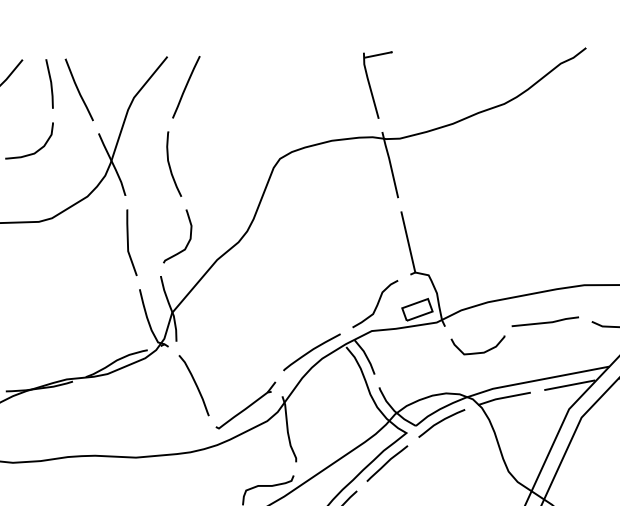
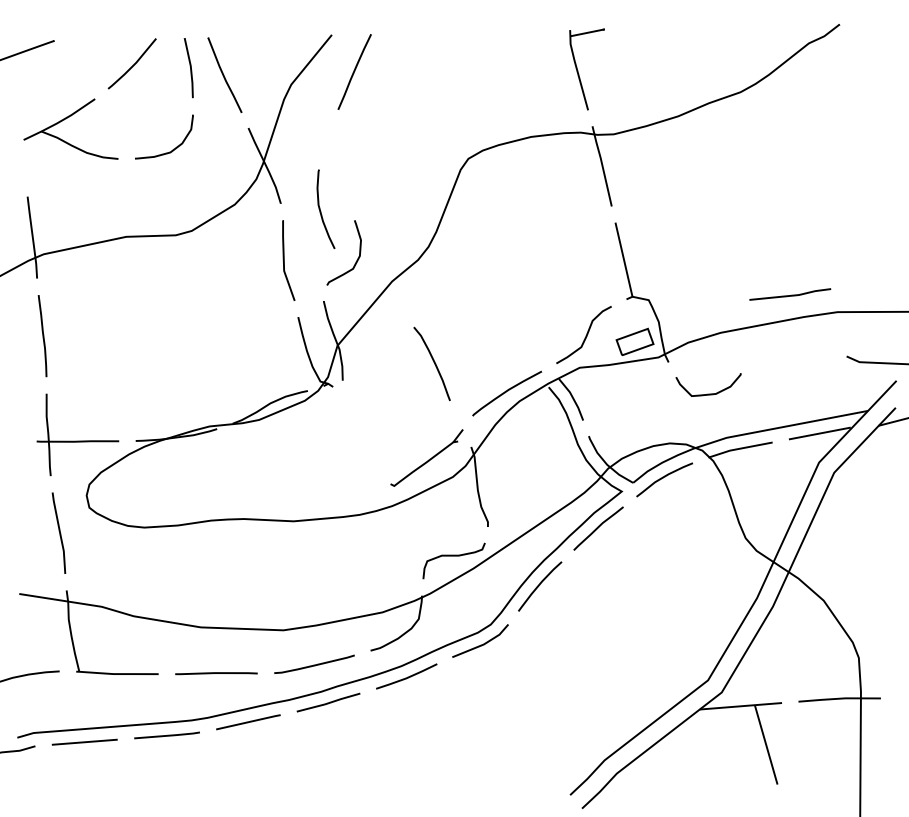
curve: (169, 163) -> (320, 208), moved
line: (546, 321) -> (791, 294), moved
curve: (195, 384) -> (433, 362), moved

